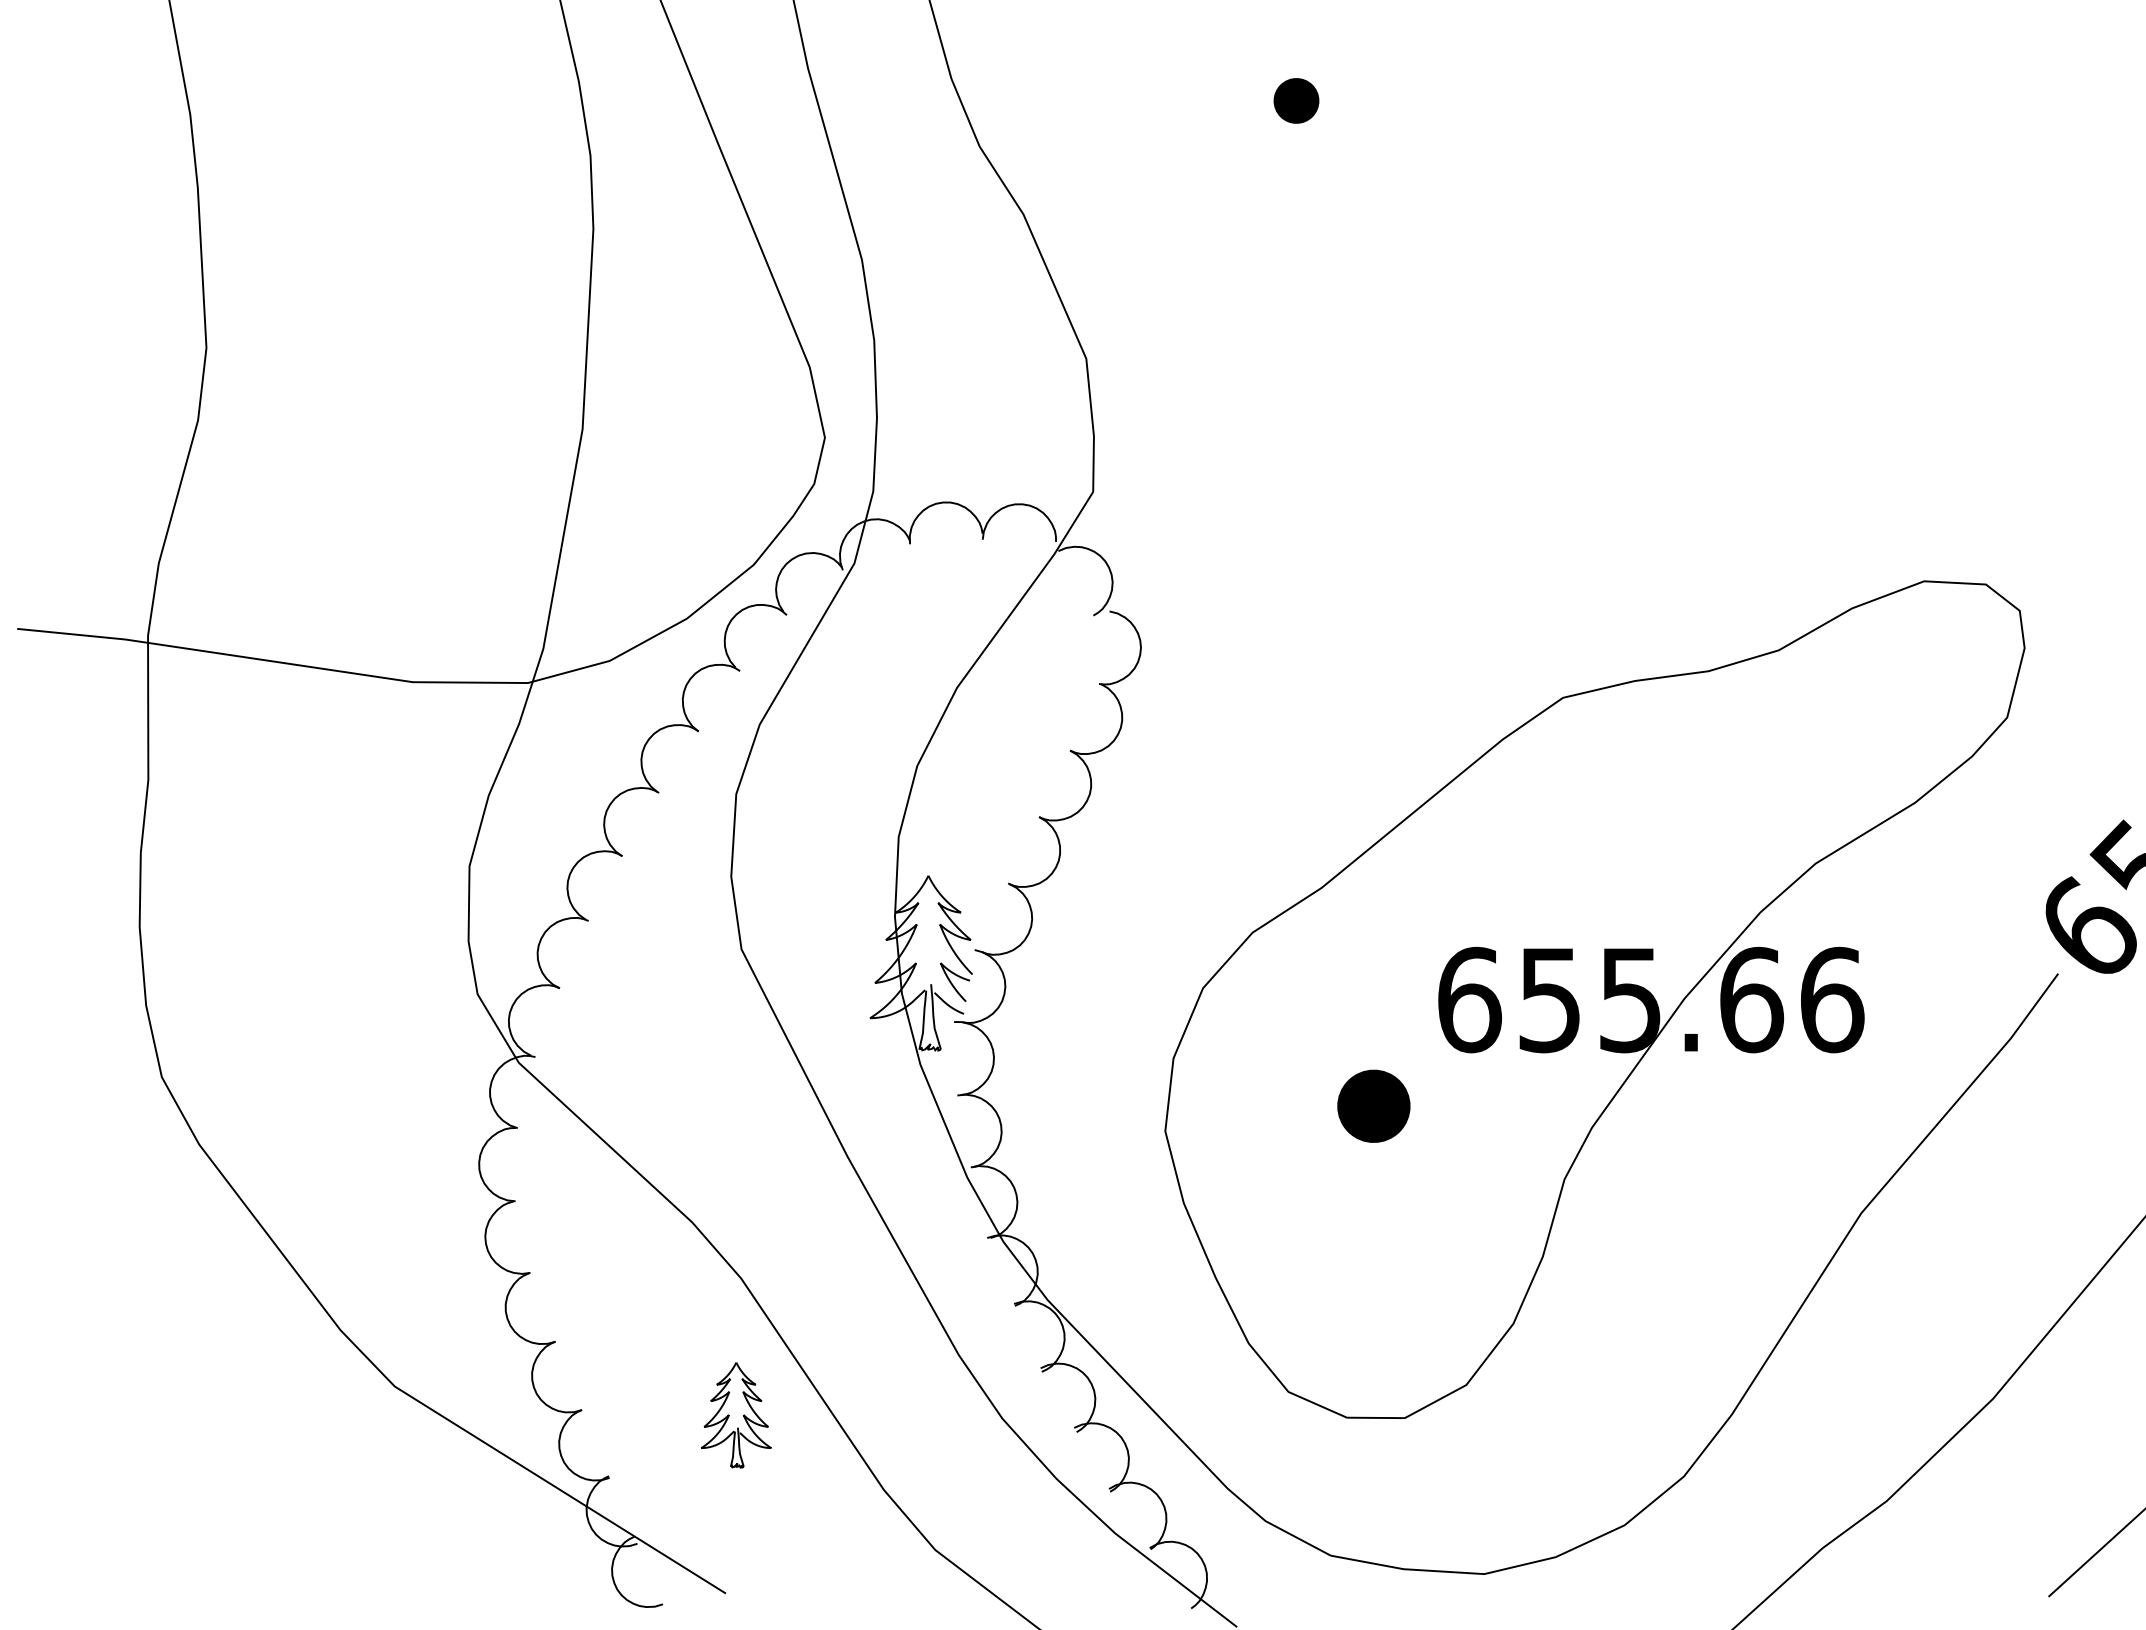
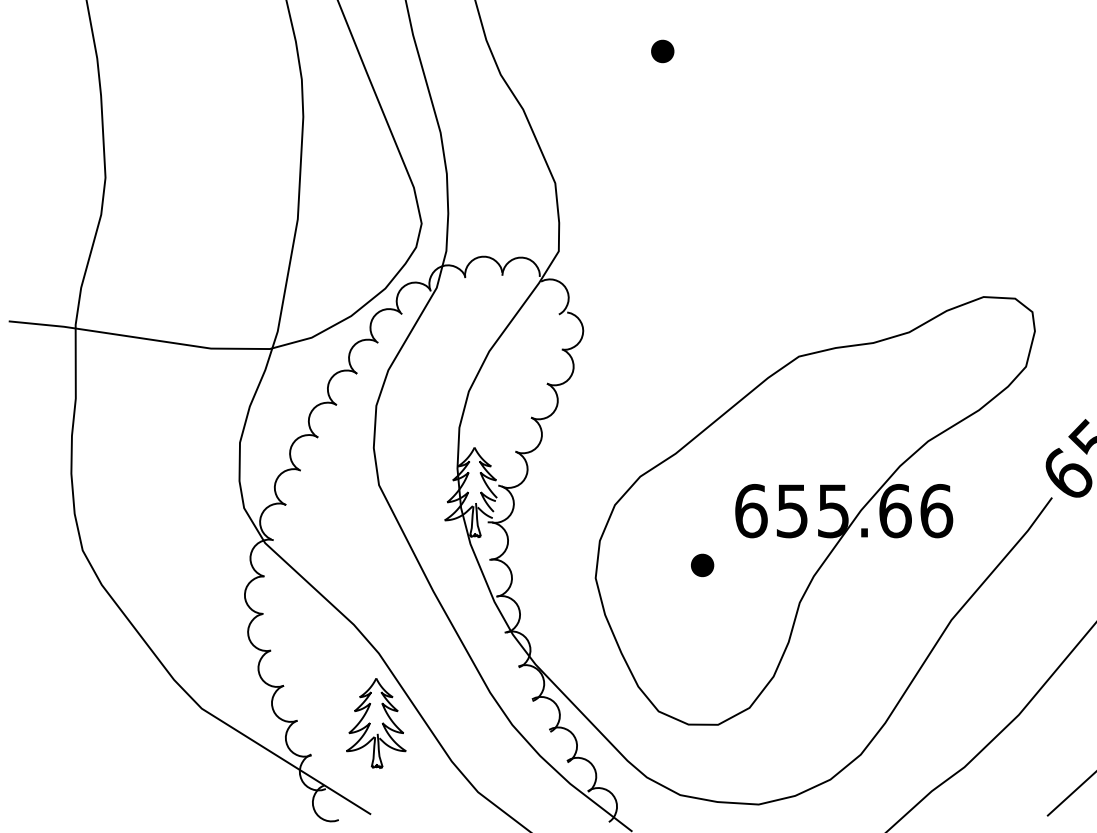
part: (1374, 1106) -> (702, 565), size x0.62
part: (736, 1415) -> (376, 723), size x1.67

